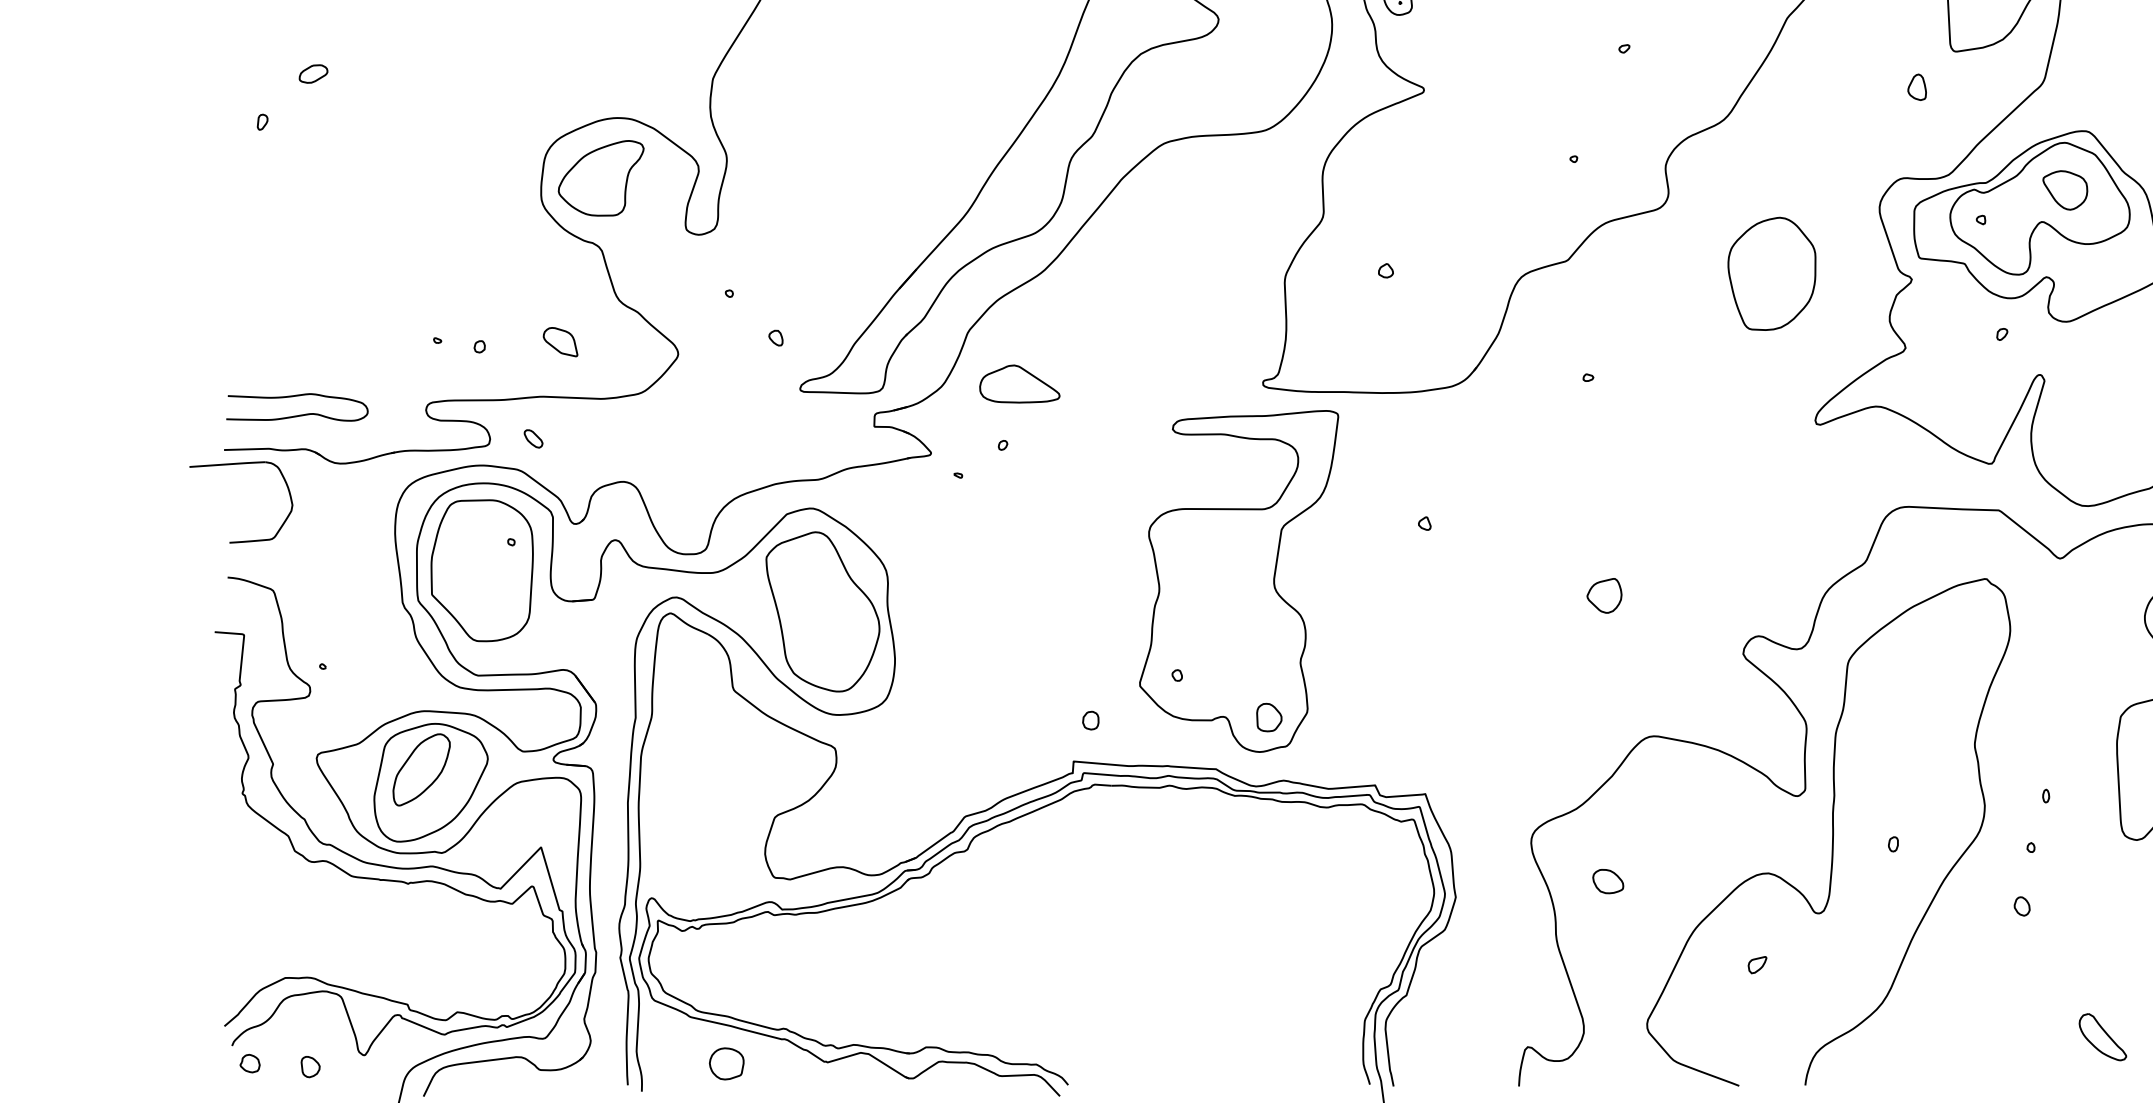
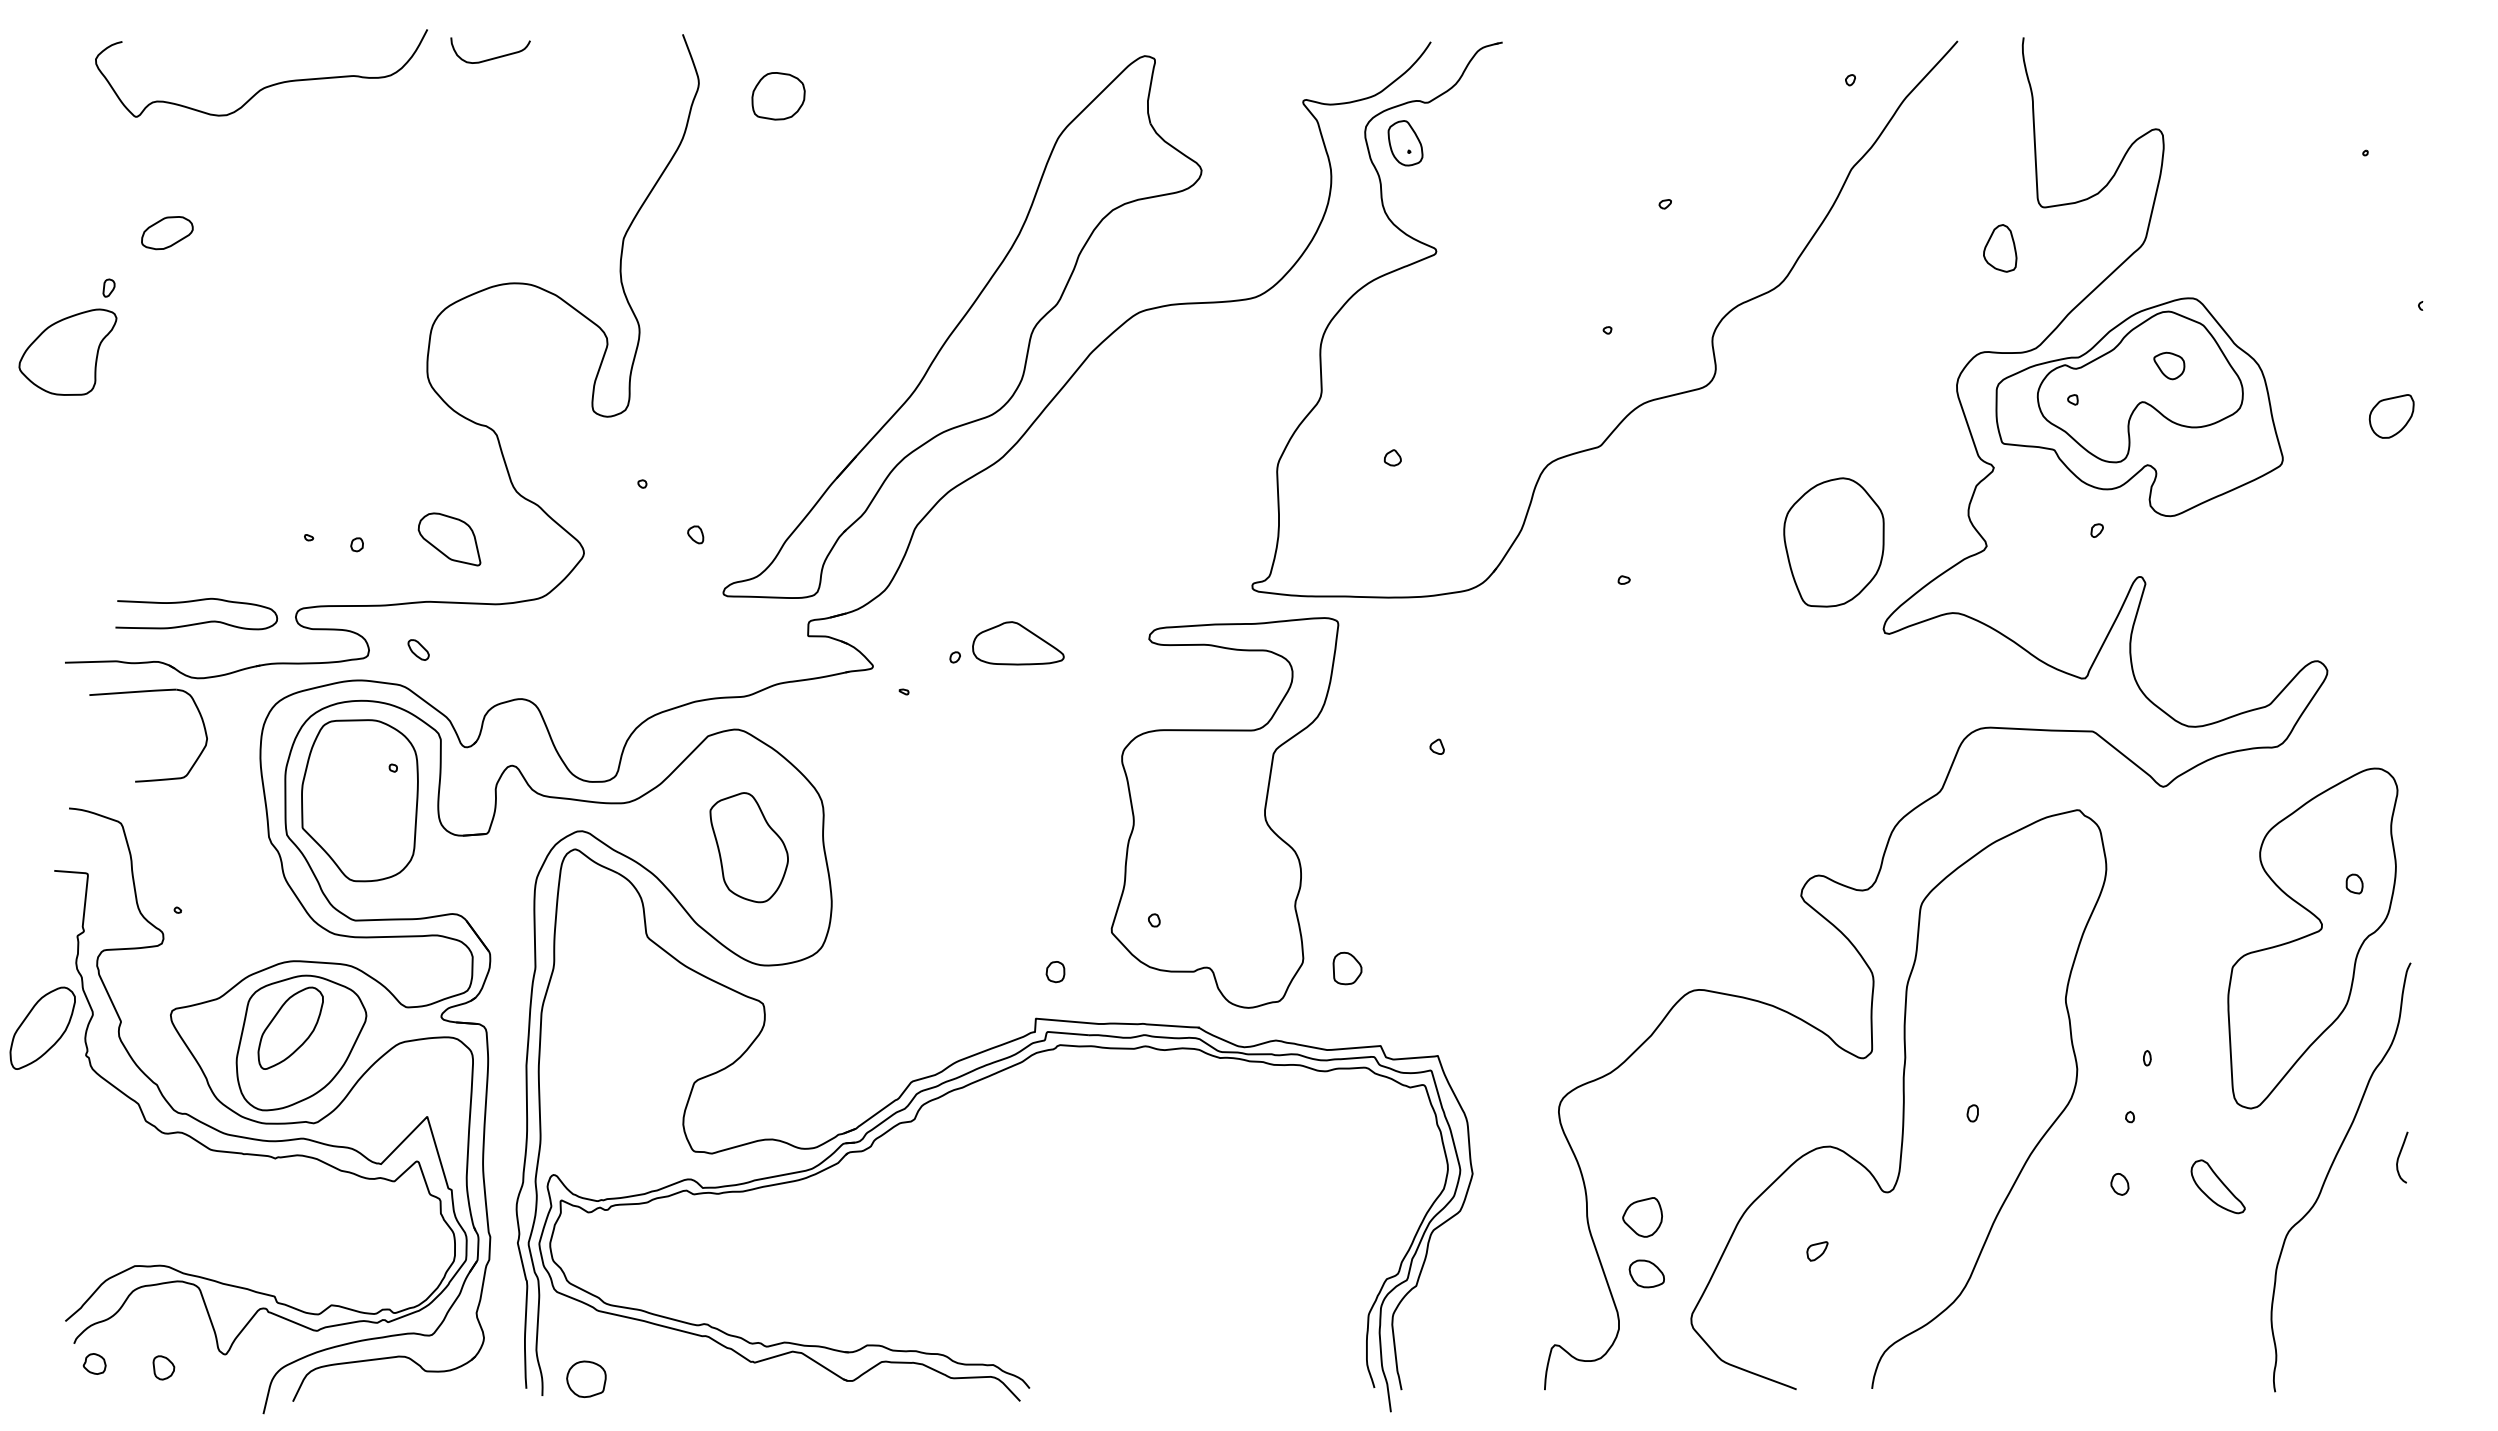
part: (312, 73) -> (166, 232), size x1.6
part: (1916, 86) -> (1999, 247), size x1.6
part: (600, 177) -> (67, 351), moved
part: (2065, 189) -> (2169, 365), size x0.6
part: (1771, 273) -> (1833, 542), moved
part: (560, 342) -> (449, 539), size x1.6
part: (1019, 384) -> (1018, 643), moved
curve: (298, 414) -> (198, 622), moved
part: (239, 464) -> (146, 692), moved
part: (1604, 595) -> (1642, 1217), moved
part: (822, 611) -> (748, 847), size x0.6
part: (1269, 717) -> (1347, 968), moved
part: (204, 769) -> (42, 1027), added
part: (1607, 881) -> (1646, 1273), moved
part: (2102, 1036) -> (2217, 1186), moved
part: (726, 1063) -> (586, 1378), moved

